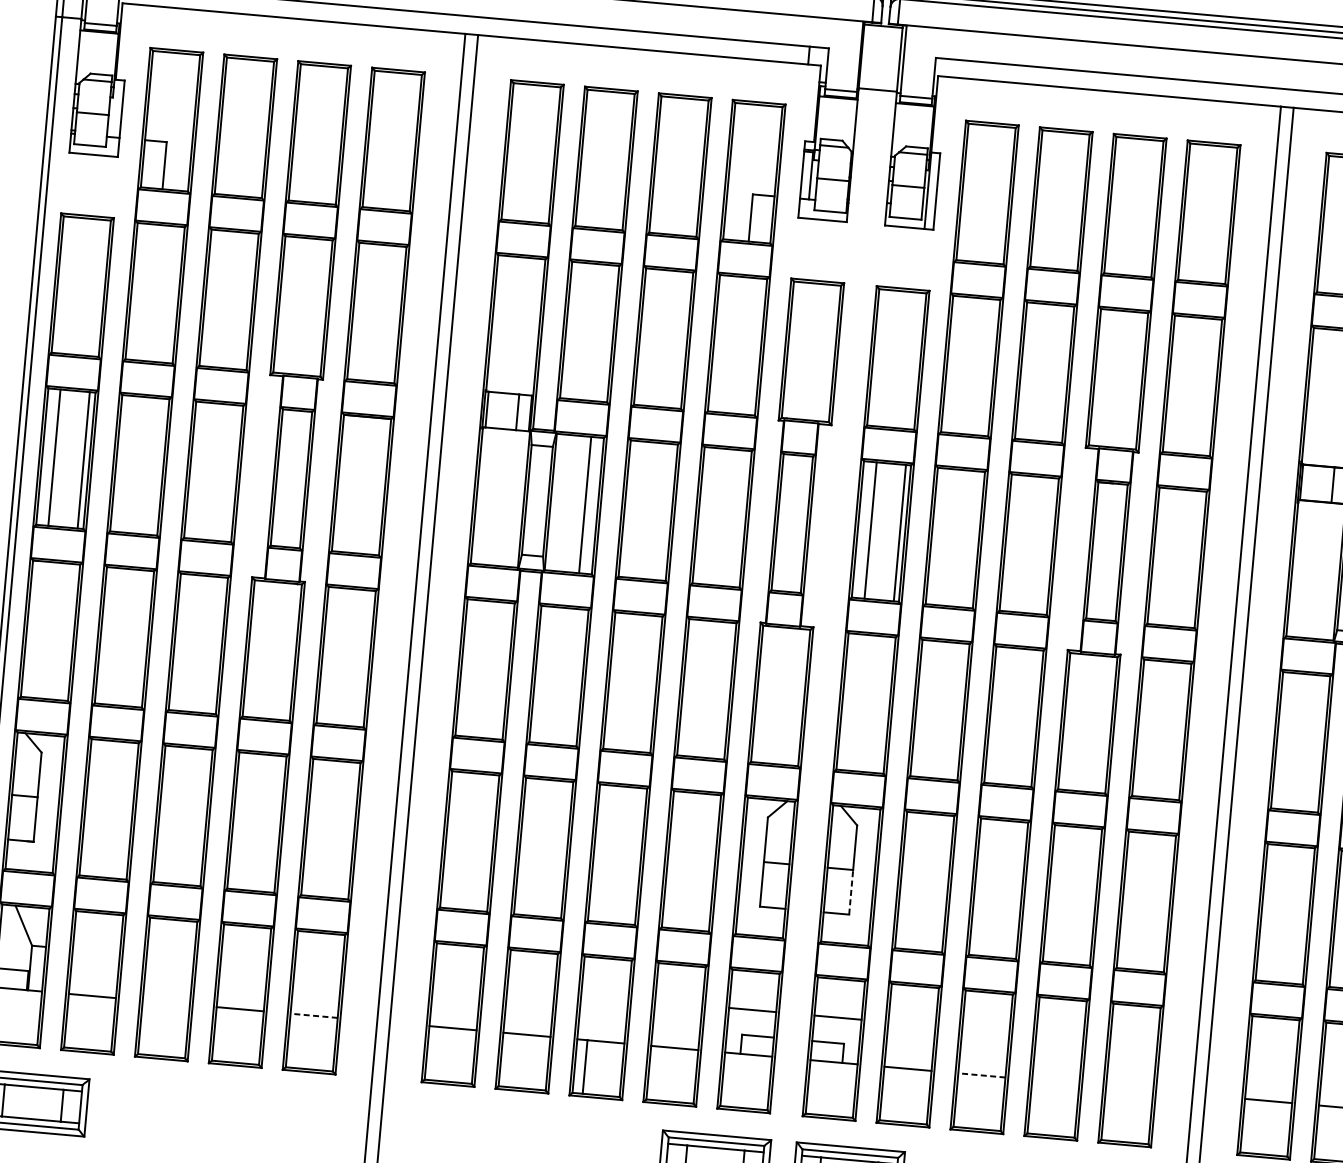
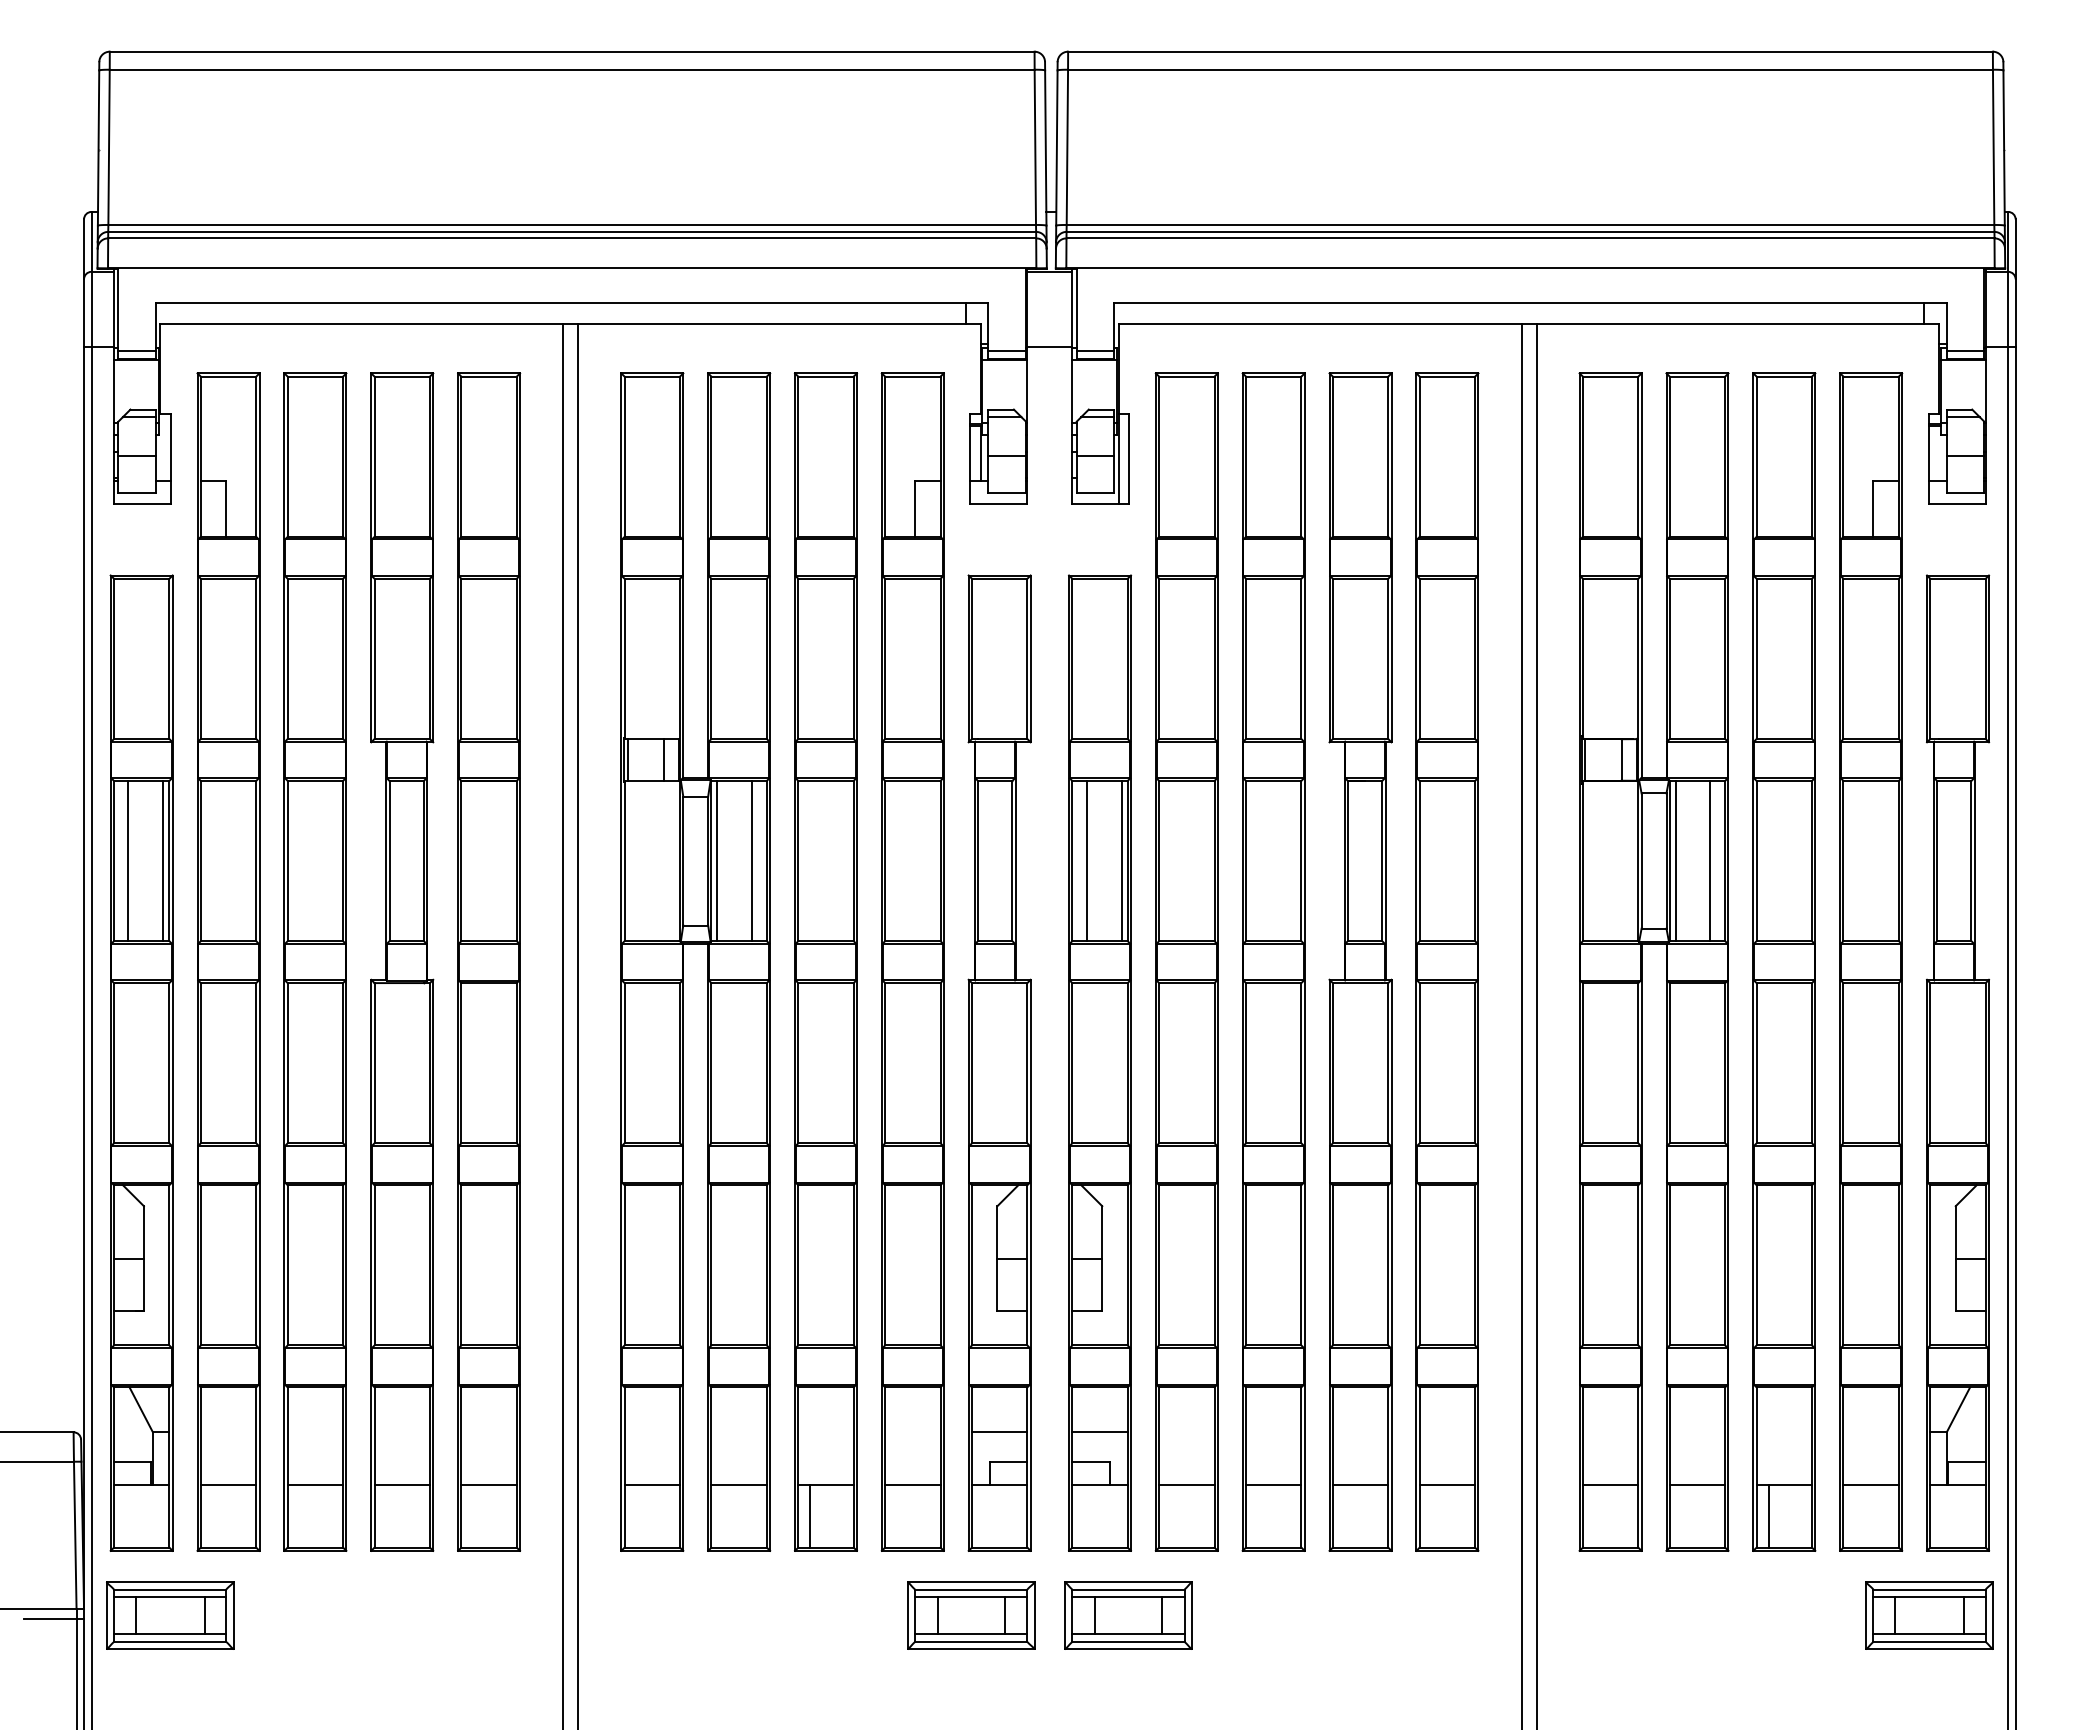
line: (555, 501) -> (717, 860), added
line: (851, 892) -> (1102, 1284), dashed -> solid
line: (166, 1002) -> (315, 1484), added
line: (314, 1015) -> (489, 1484), dashed -> solid
line: (981, 1075) -> (1273, 1484), dashed -> solid
line: (1055, 1081) -> (1360, 1484), added
line: (1129, 1088) -> (1447, 1484), added

